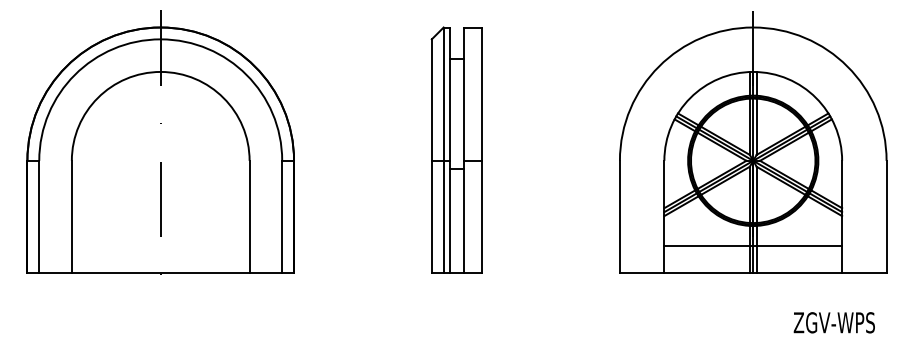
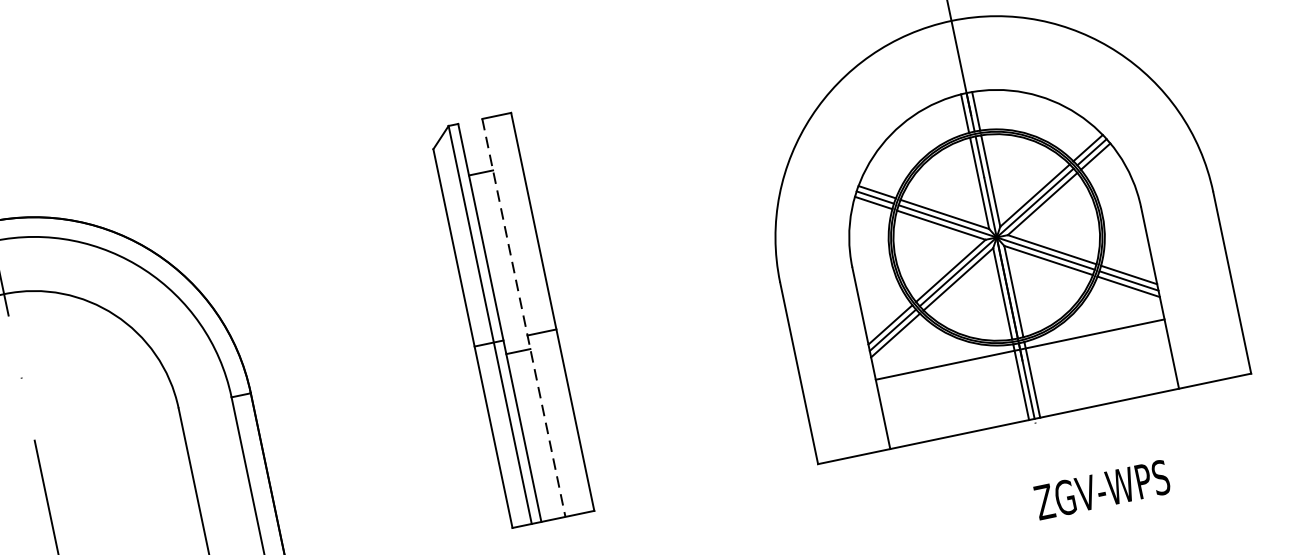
line: (464, 150) -> (524, 318), solid -> dashed
line: (753, 245) -> (1020, 348), moved
text: (833, 322) -> (1100, 489), moved

